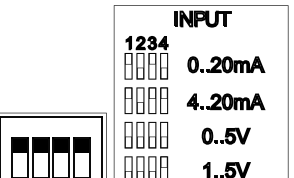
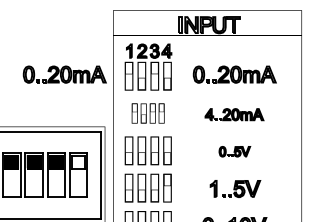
part: (68, 64) -> (64, 74), added
part: (145, 100) -> (147, 113), size x0.7
part: (226, 101) -> (234, 114), size x0.7
part: (226, 135) -> (234, 151), size x0.6
hatch: (81, 145) -> (78, 161), removed

